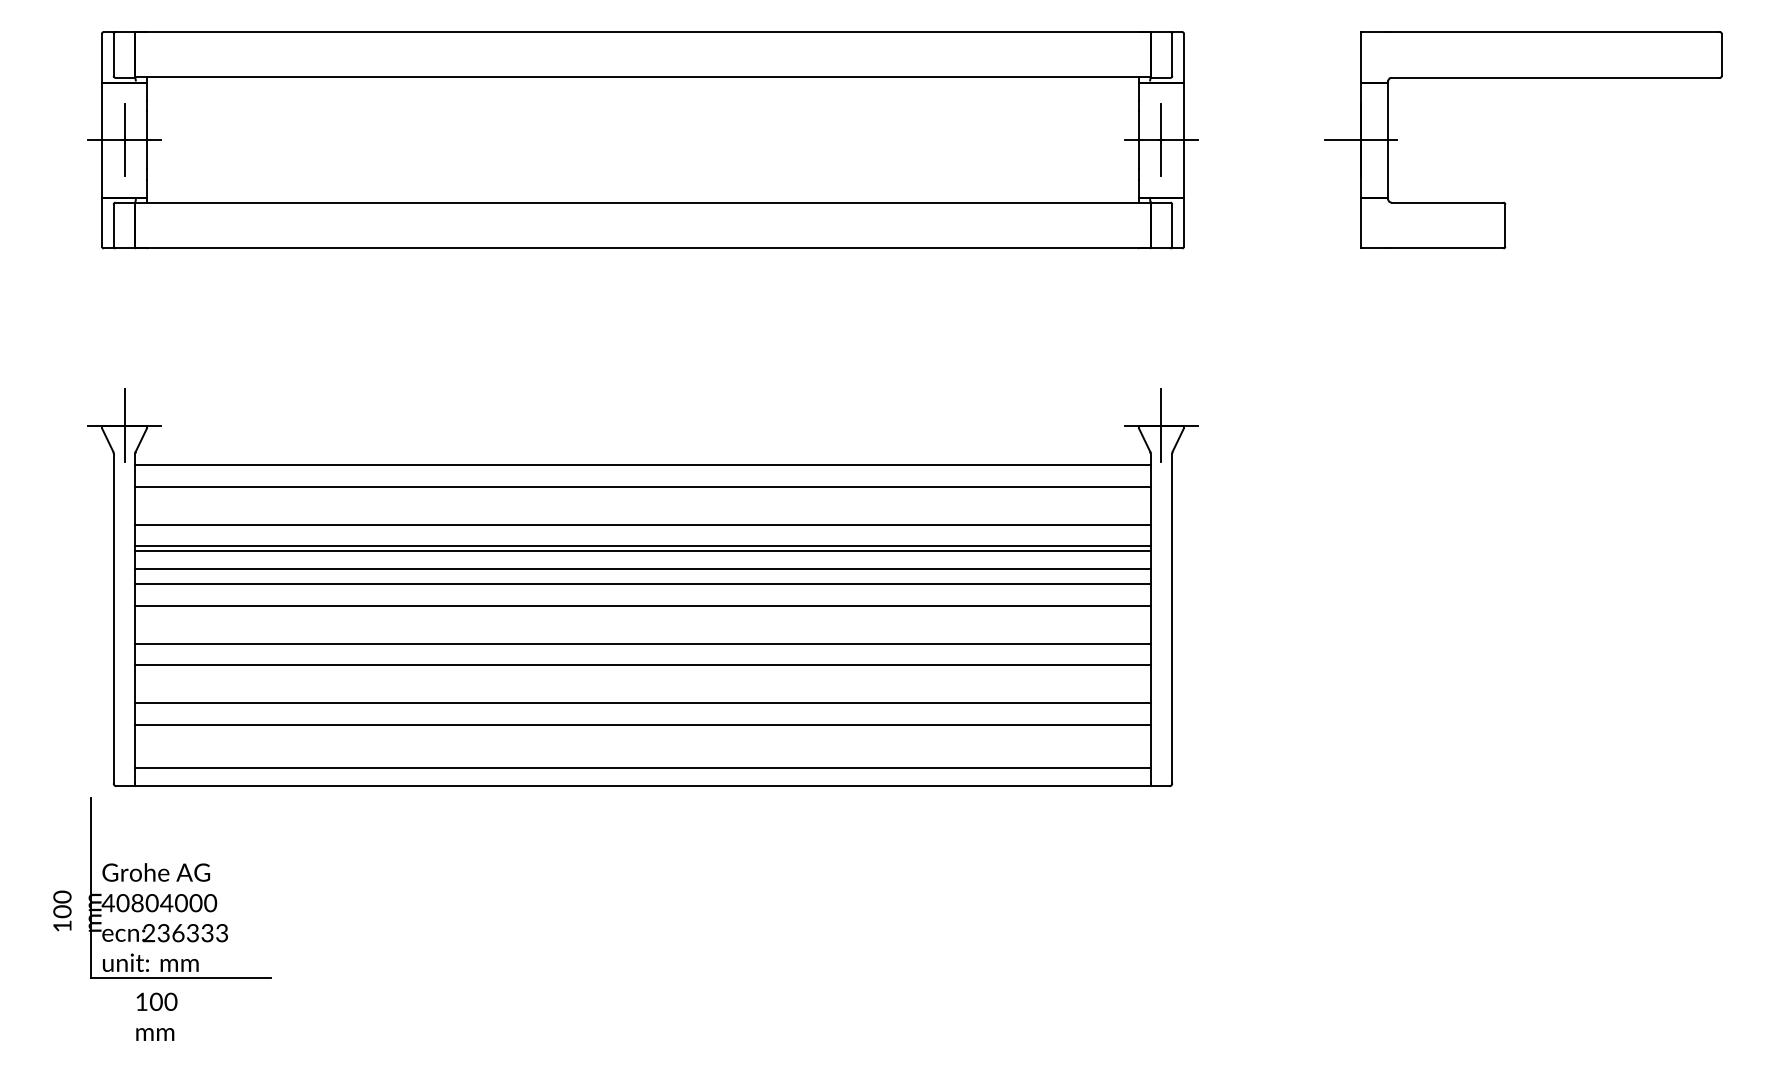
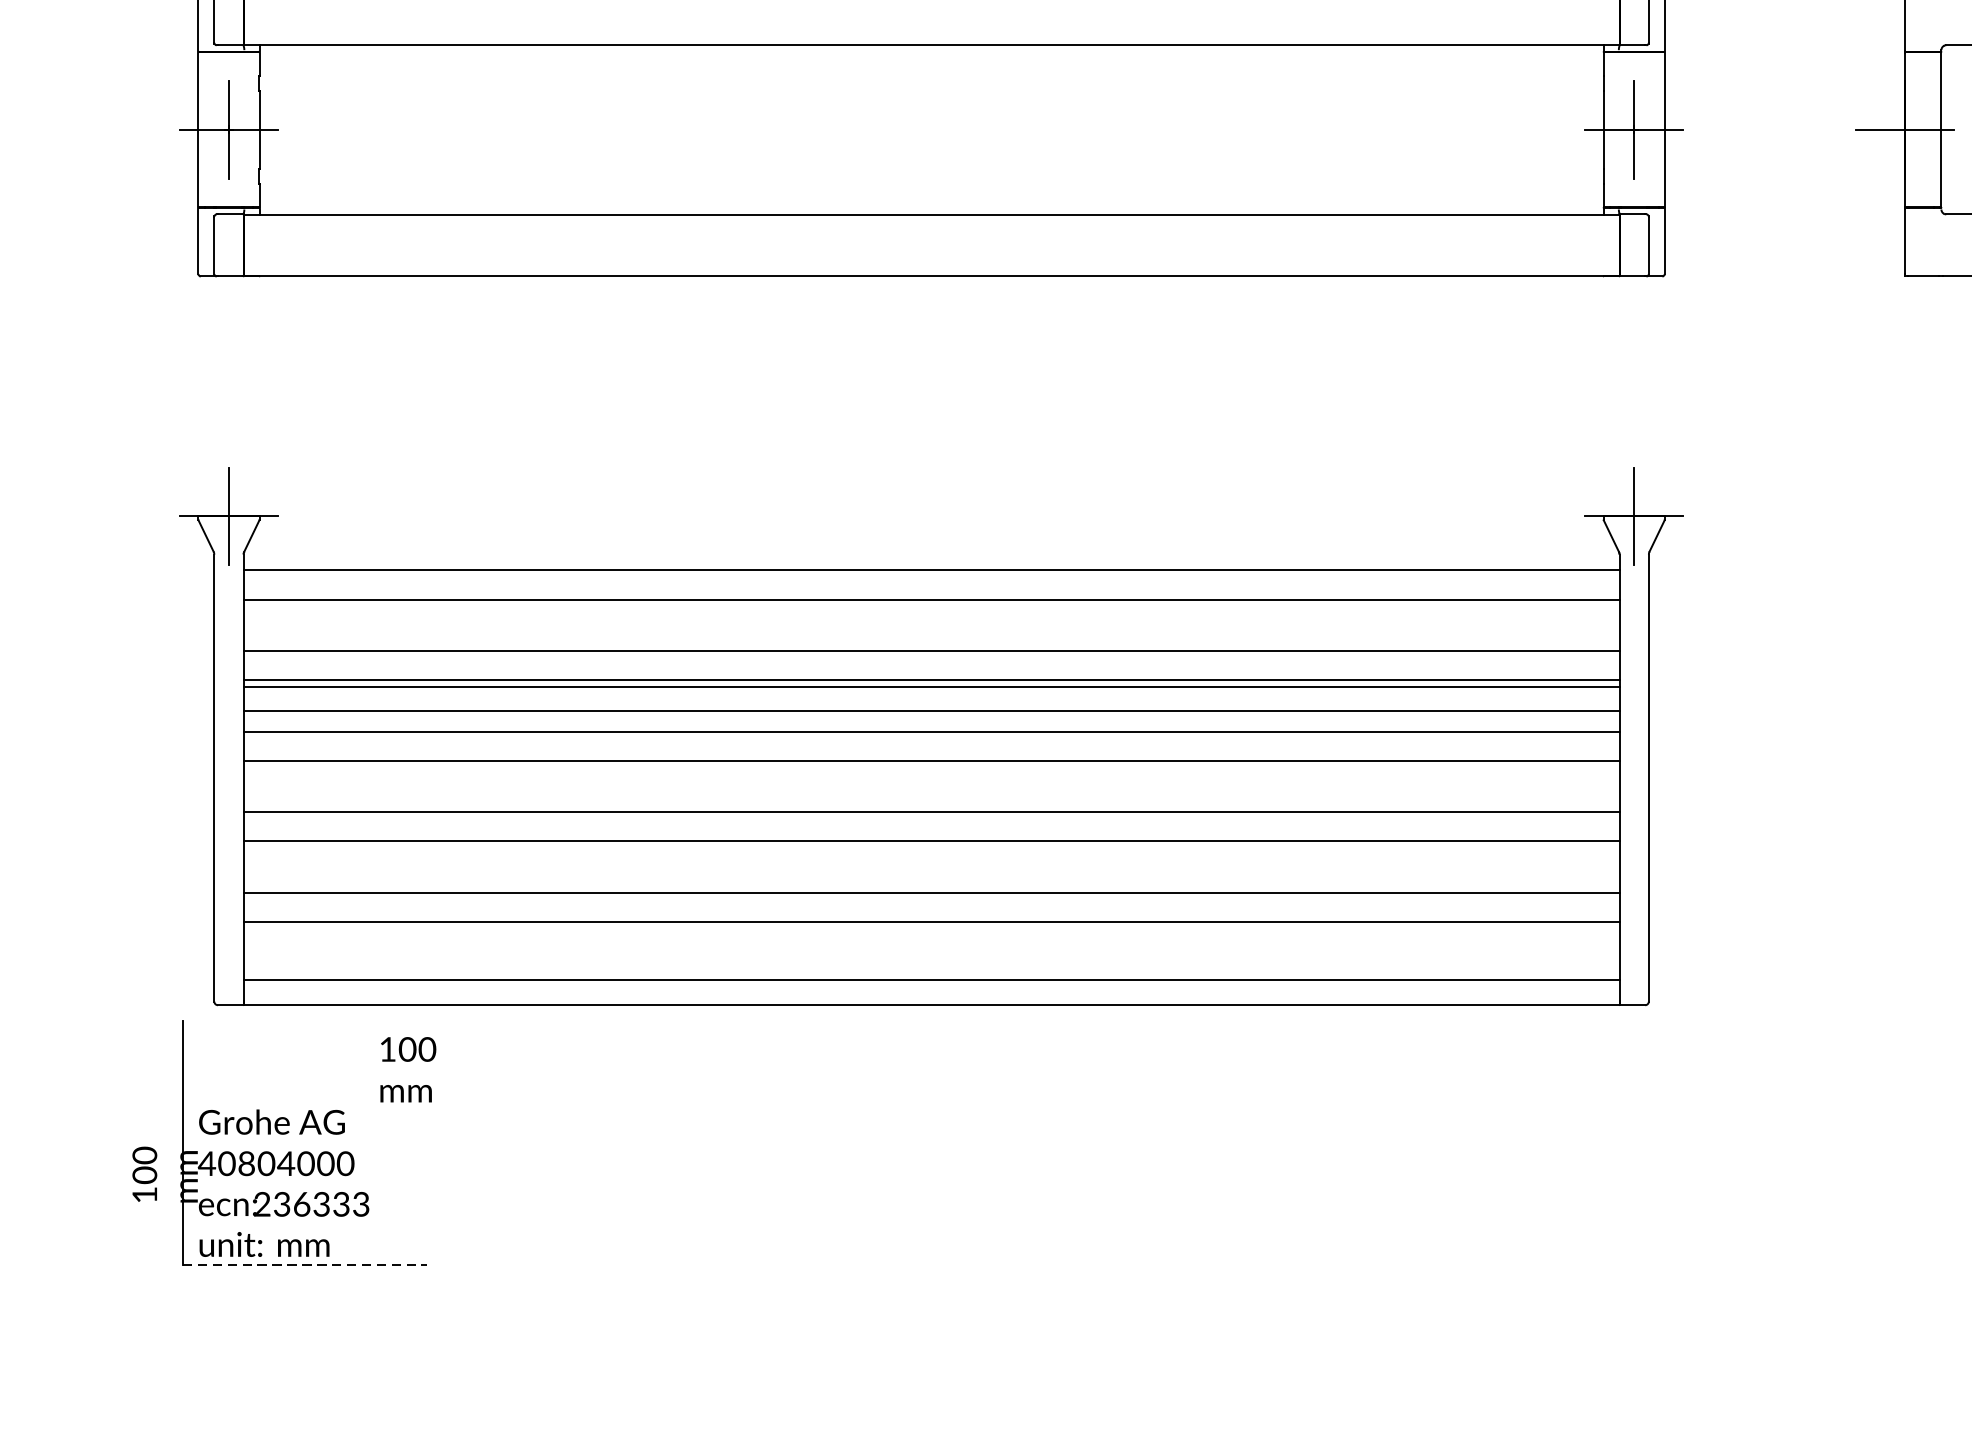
line: (181, 977) -> (306, 1264), solid -> dashed
text: (156, 1016) -> (407, 1069), moved

